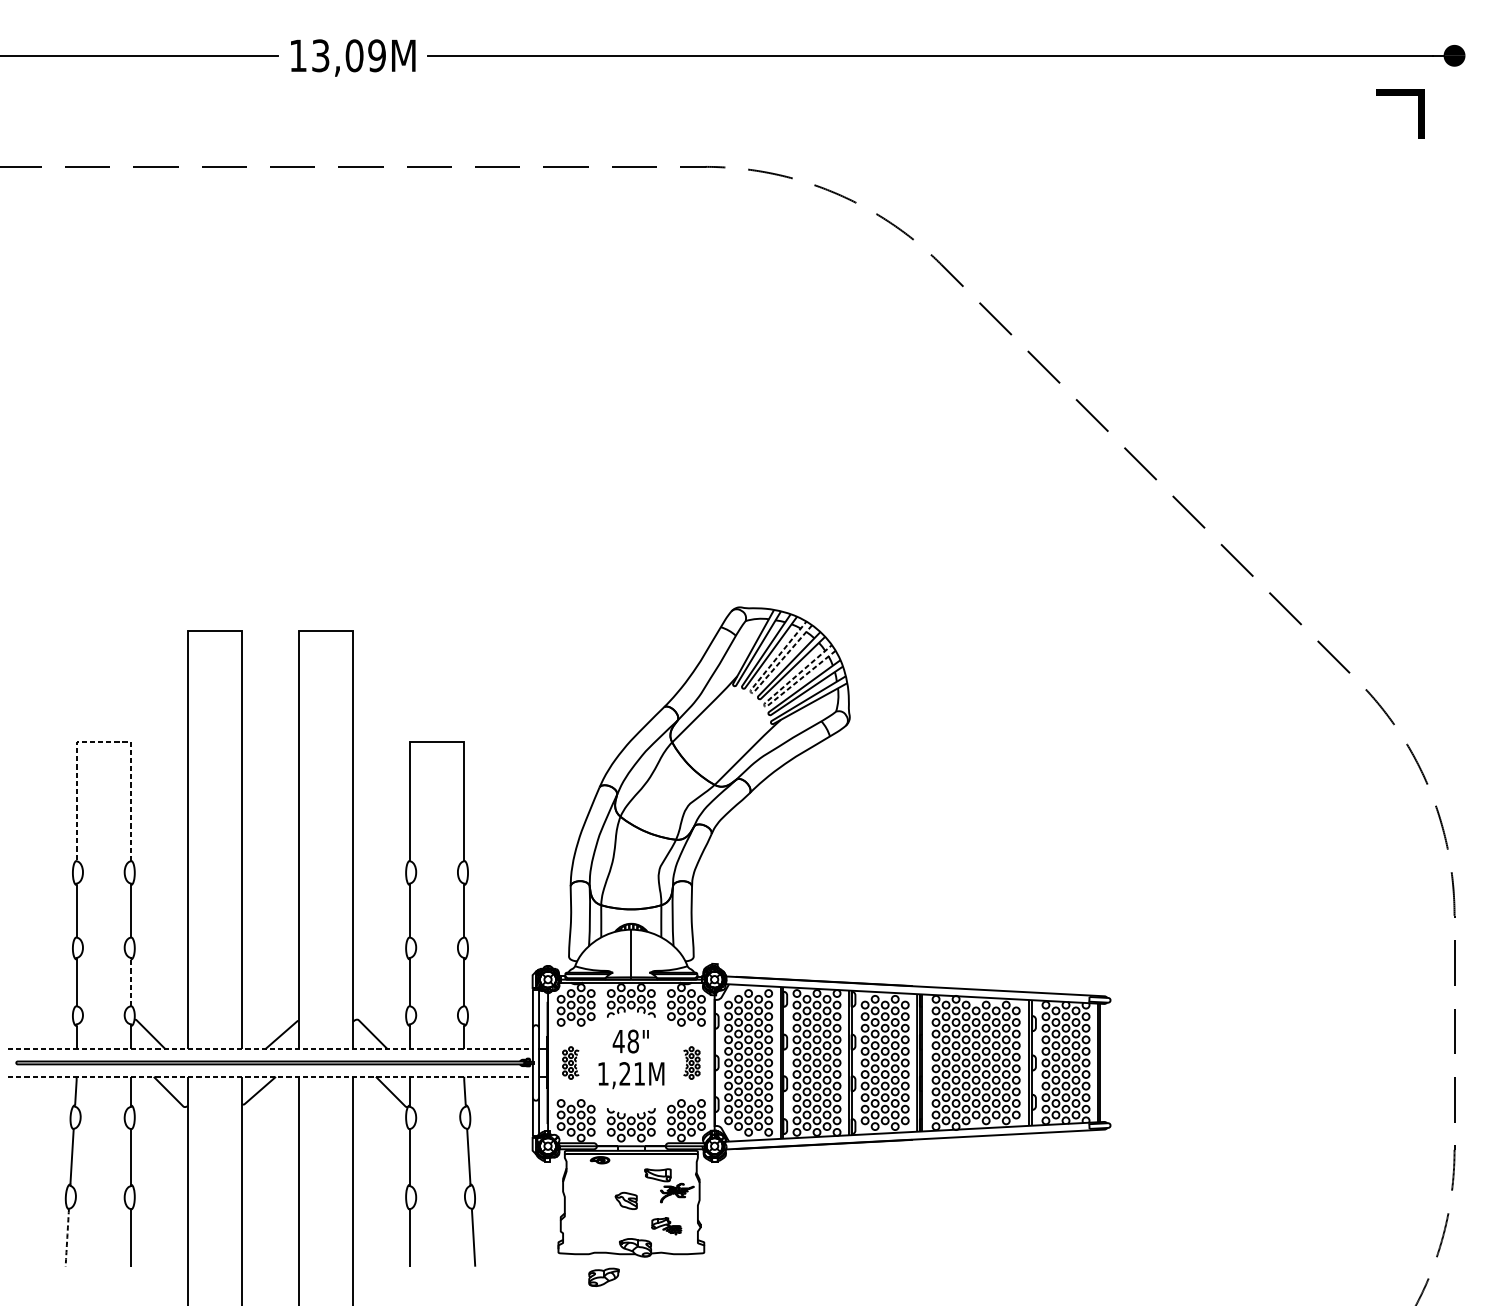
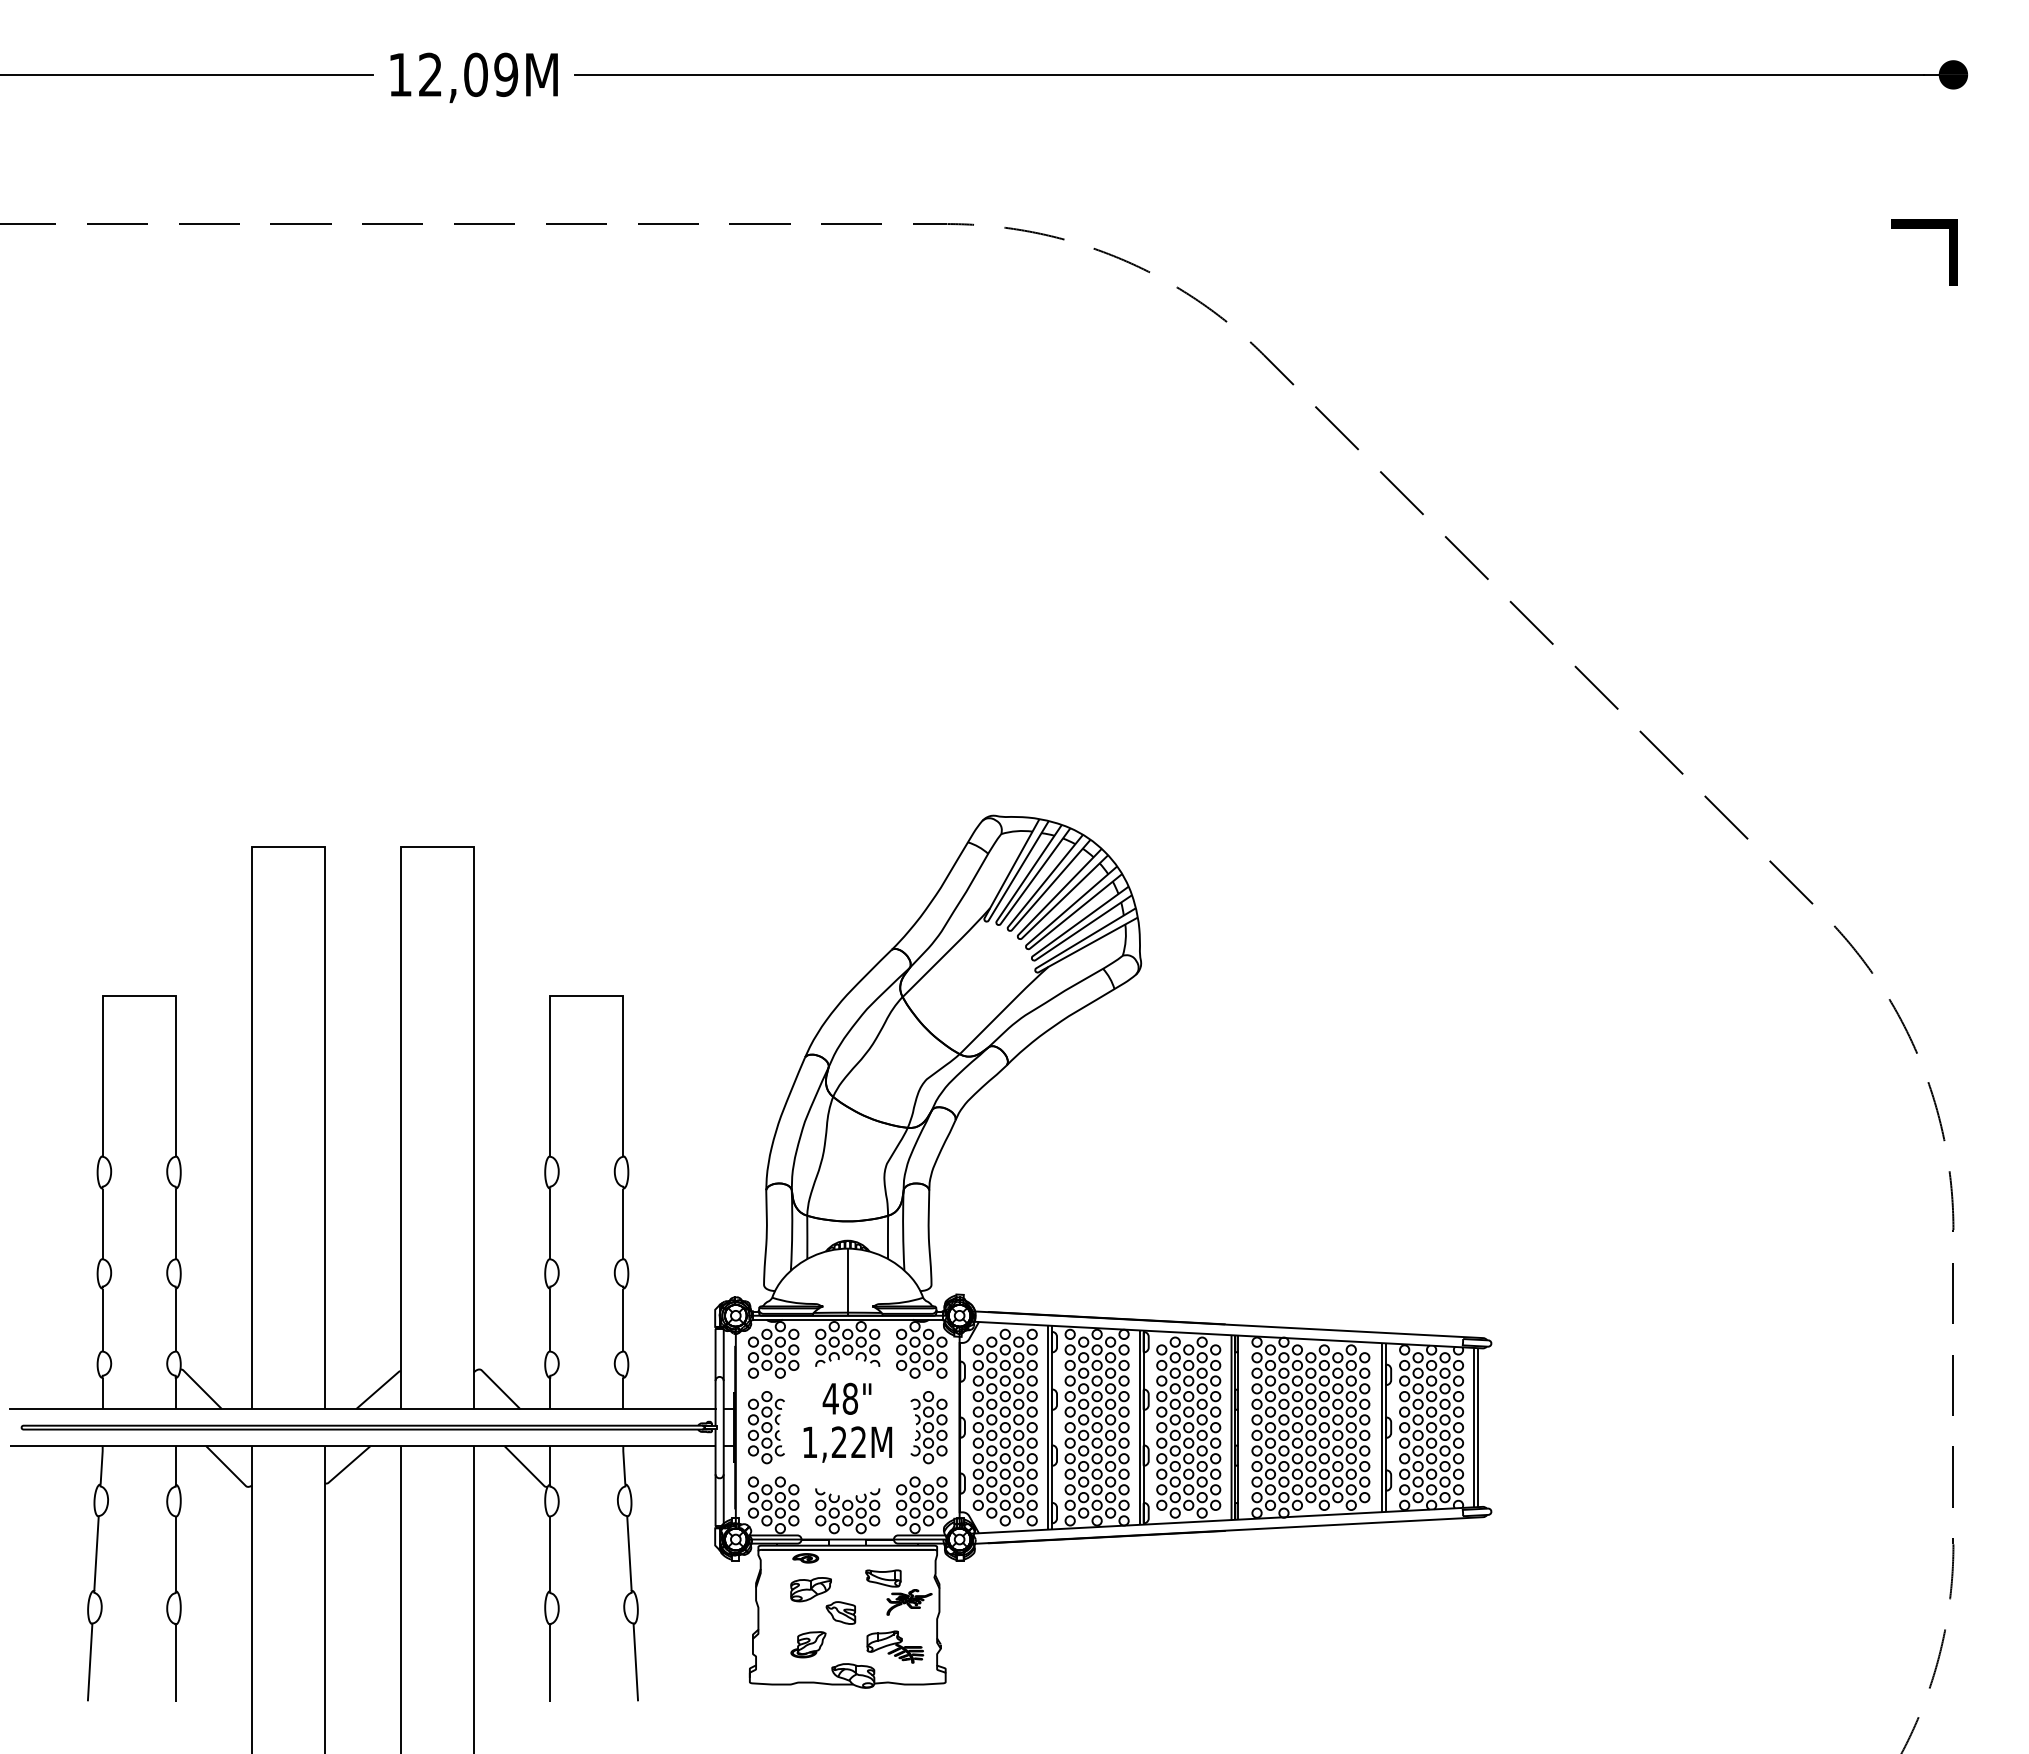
text: (320, 56) -> (430, 75), 13,09M -> 12,09M
line: (1400, 95) -> (1924, 228), moved
line: (751, 692) -> (1008, 930), dashed -> solid
line: (764, 706) -> (1026, 948), dashed -> solid
line: (104, 741) -> (139, 996), dashed -> solid
line: (130, 983) -> (175, 1320), dashed -> solid
line: (270, 1048) -> (362, 1408), dashed -> solid
part: (570, 1062) -> (766, 1427), size x1.67
part: (691, 1062) -> (928, 1427), size x1.67
text: (639, 1073) -> (858, 1441), 1,21M -> 1,22M
line: (270, 1076) -> (362, 1446), dashed -> solid
part: (602, 1224) -> (808, 1644), added
part: (666, 1225) -> (895, 1646), size x1.43
line: (67, 1237) -> (90, 1662), dashed -> solid
part: (603, 1277) -> (810, 1589), moved

